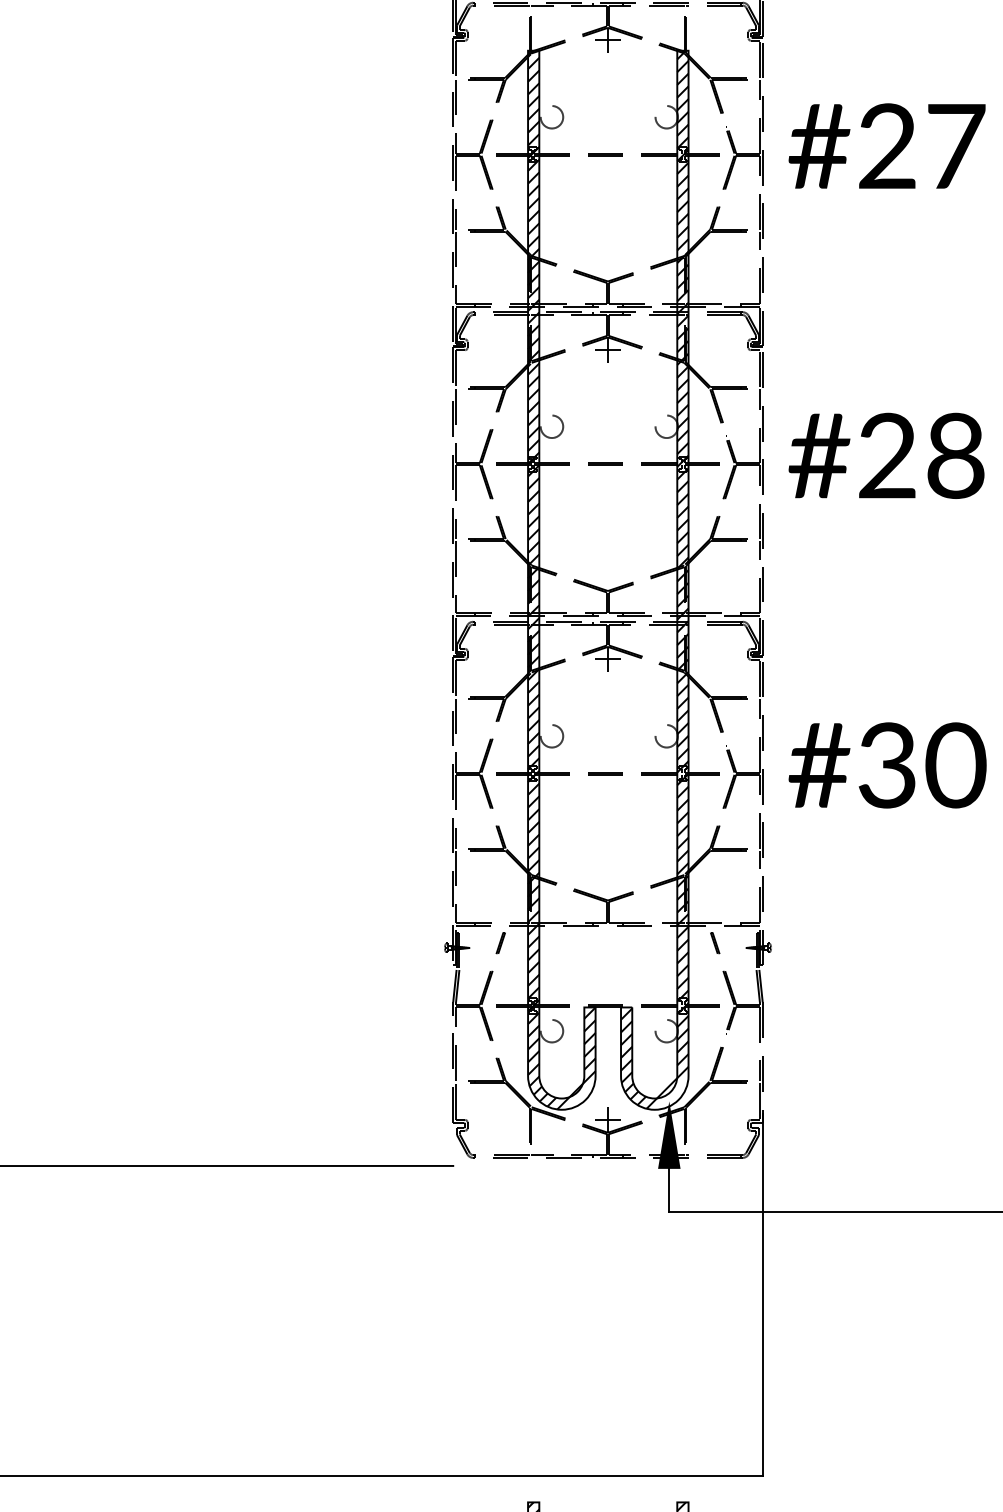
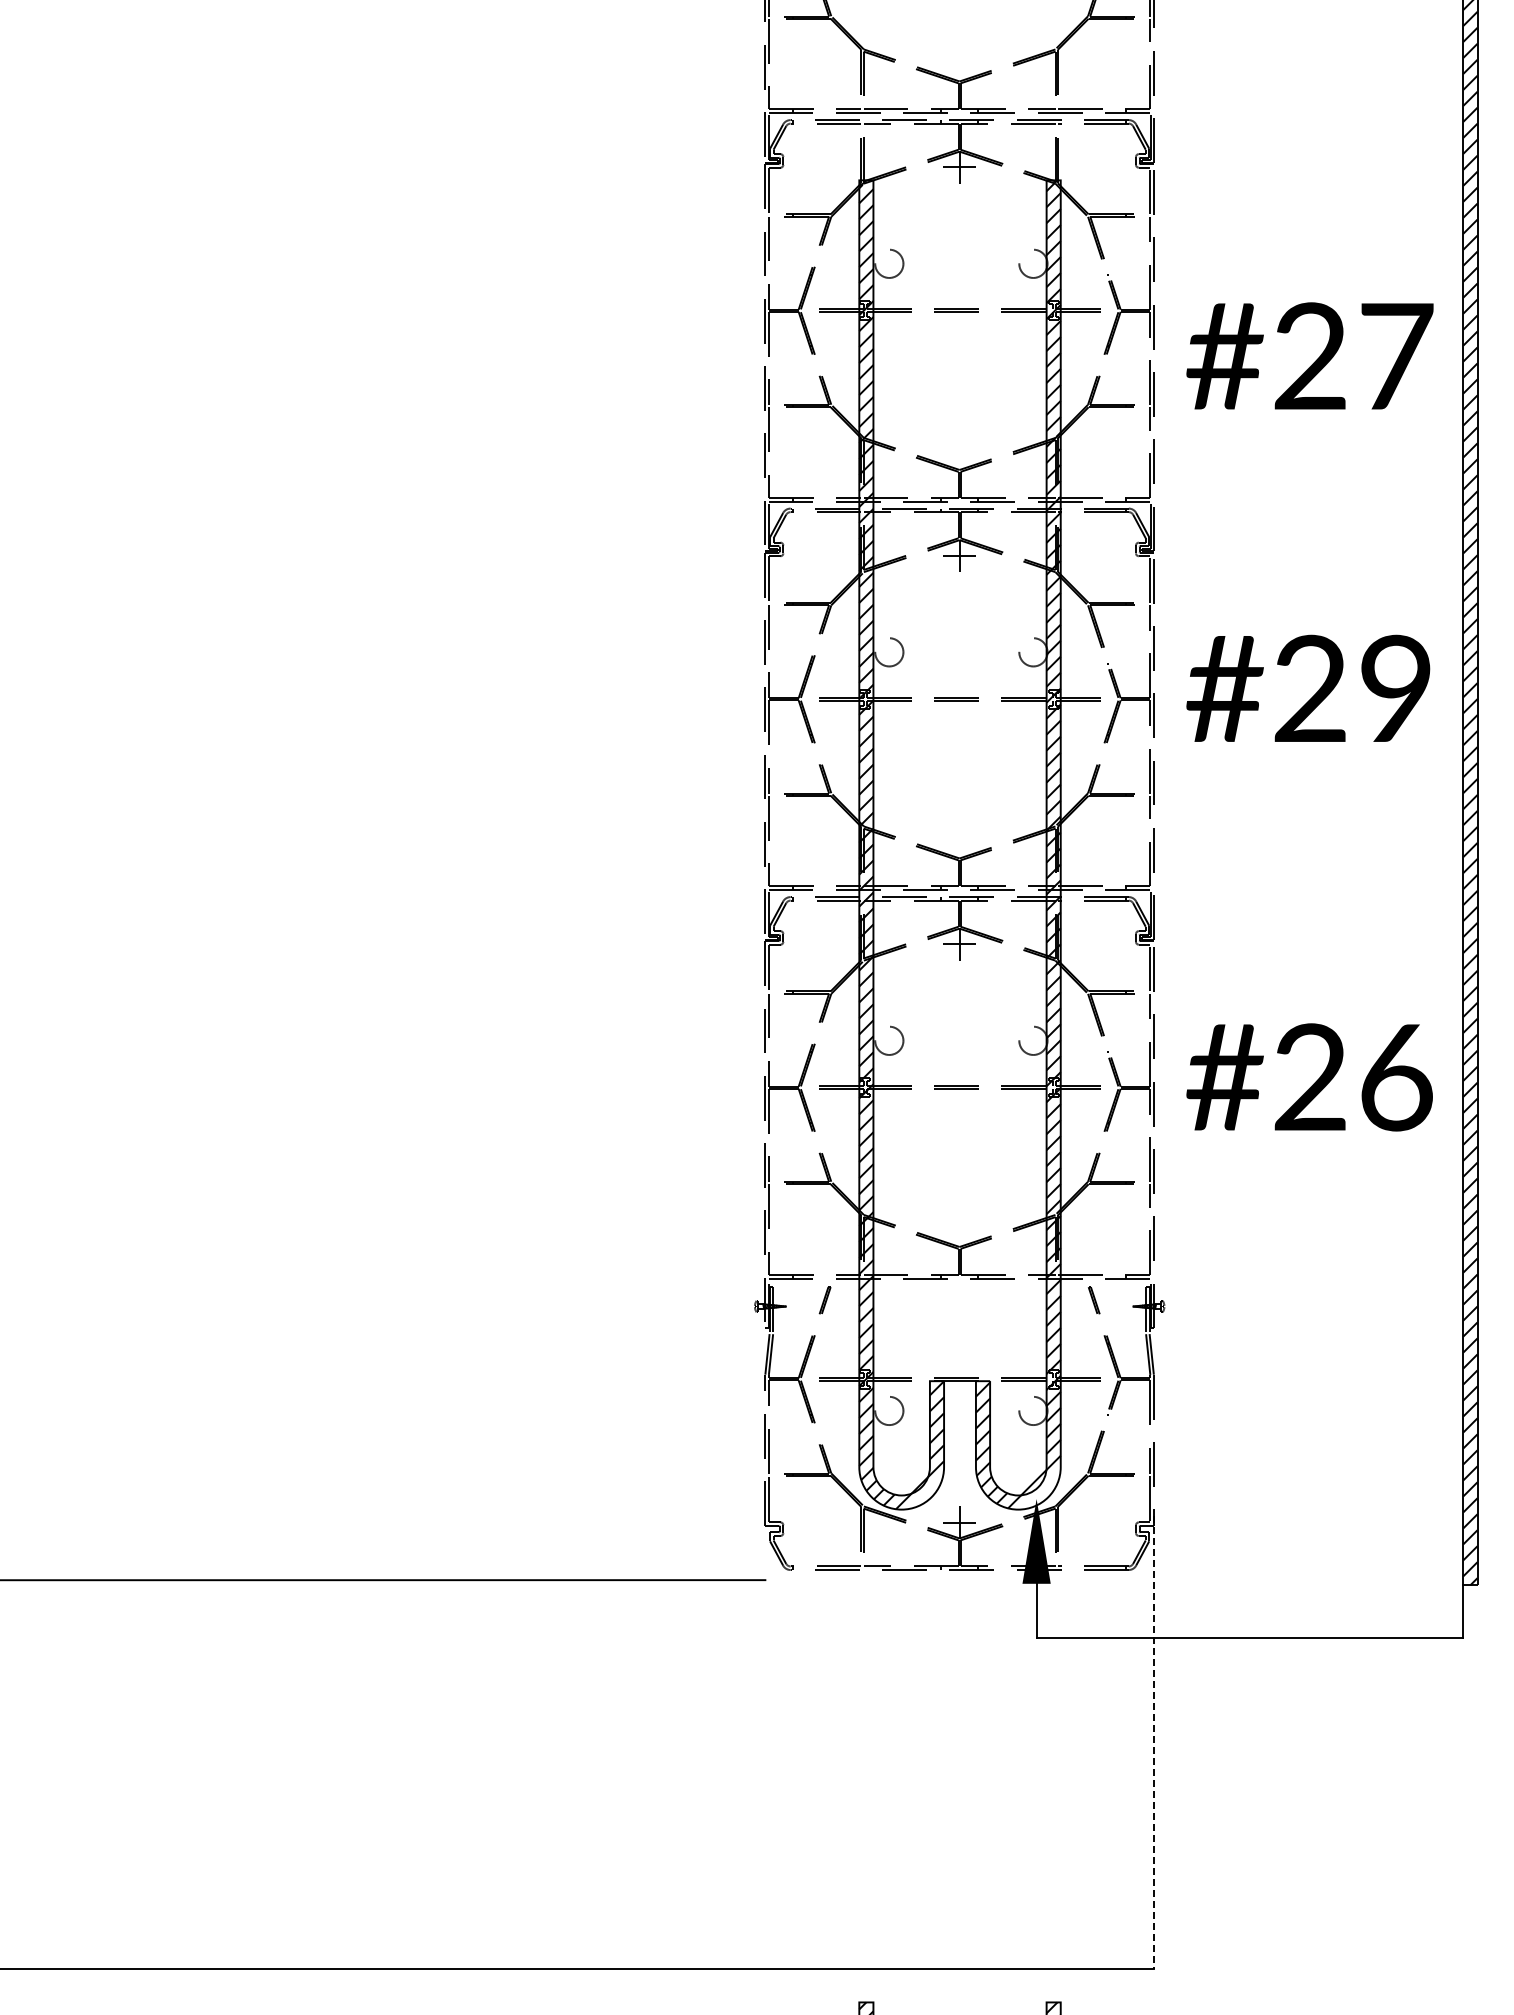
text: (886, 145) -> (1309, 355), moved
text: (956, 456) -> (1396, 689), #28 -> #29
text: (922, 765) -> (1354, 1077), #30 -> #26
line: (762, 1295) -> (1153, 1742), solid -> dashed

